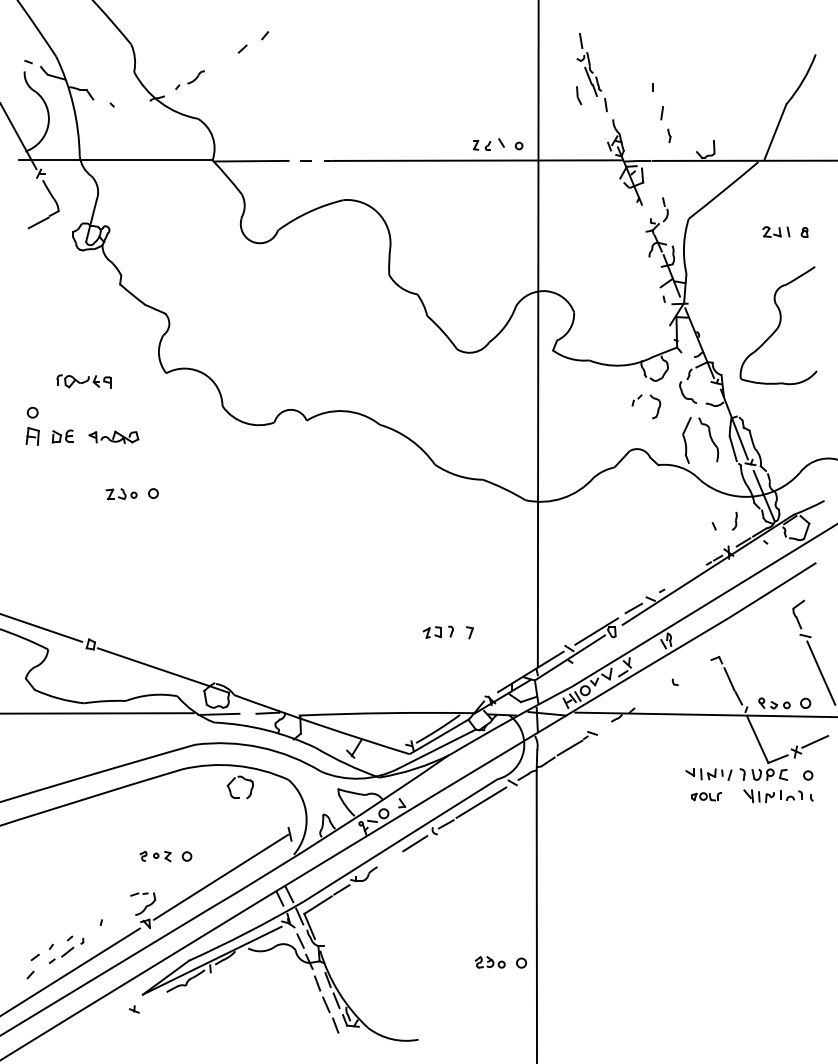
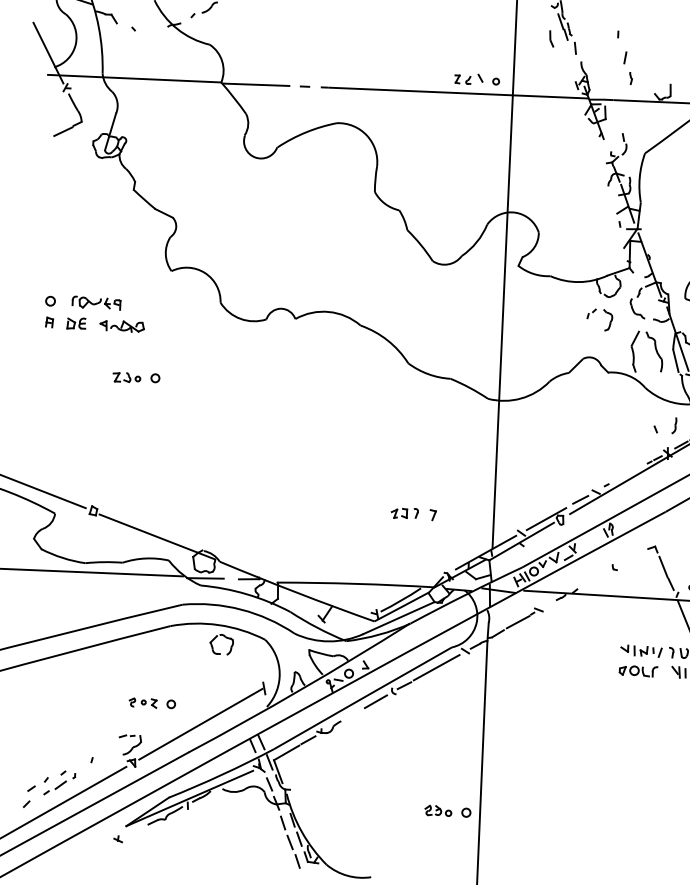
part: (83, 381) -> (95, 303), moved
part: (32, 436) -> (49, 322), size x0.62
part: (706, 796) -> (638, 670), size x1.43

